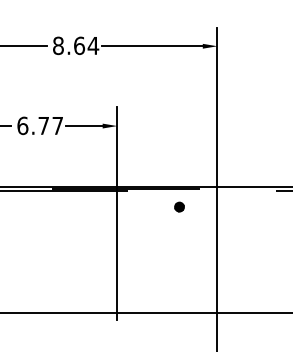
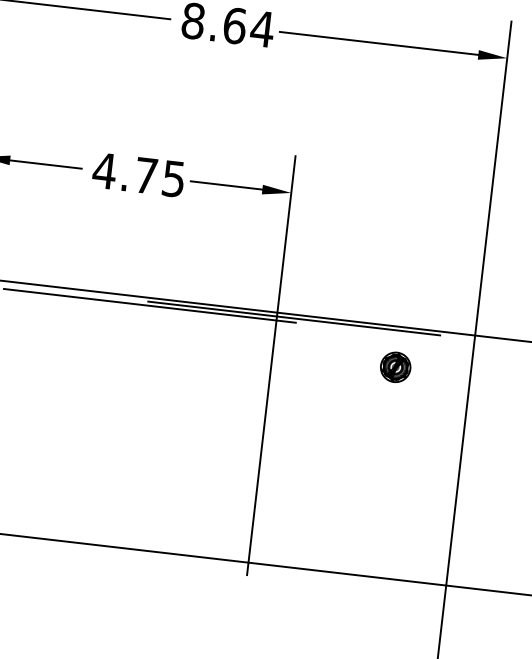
text: (39, 125) -> (137, 174), 6.77 -> 4.75
part: (179, 206) -> (395, 365), size x1.67

